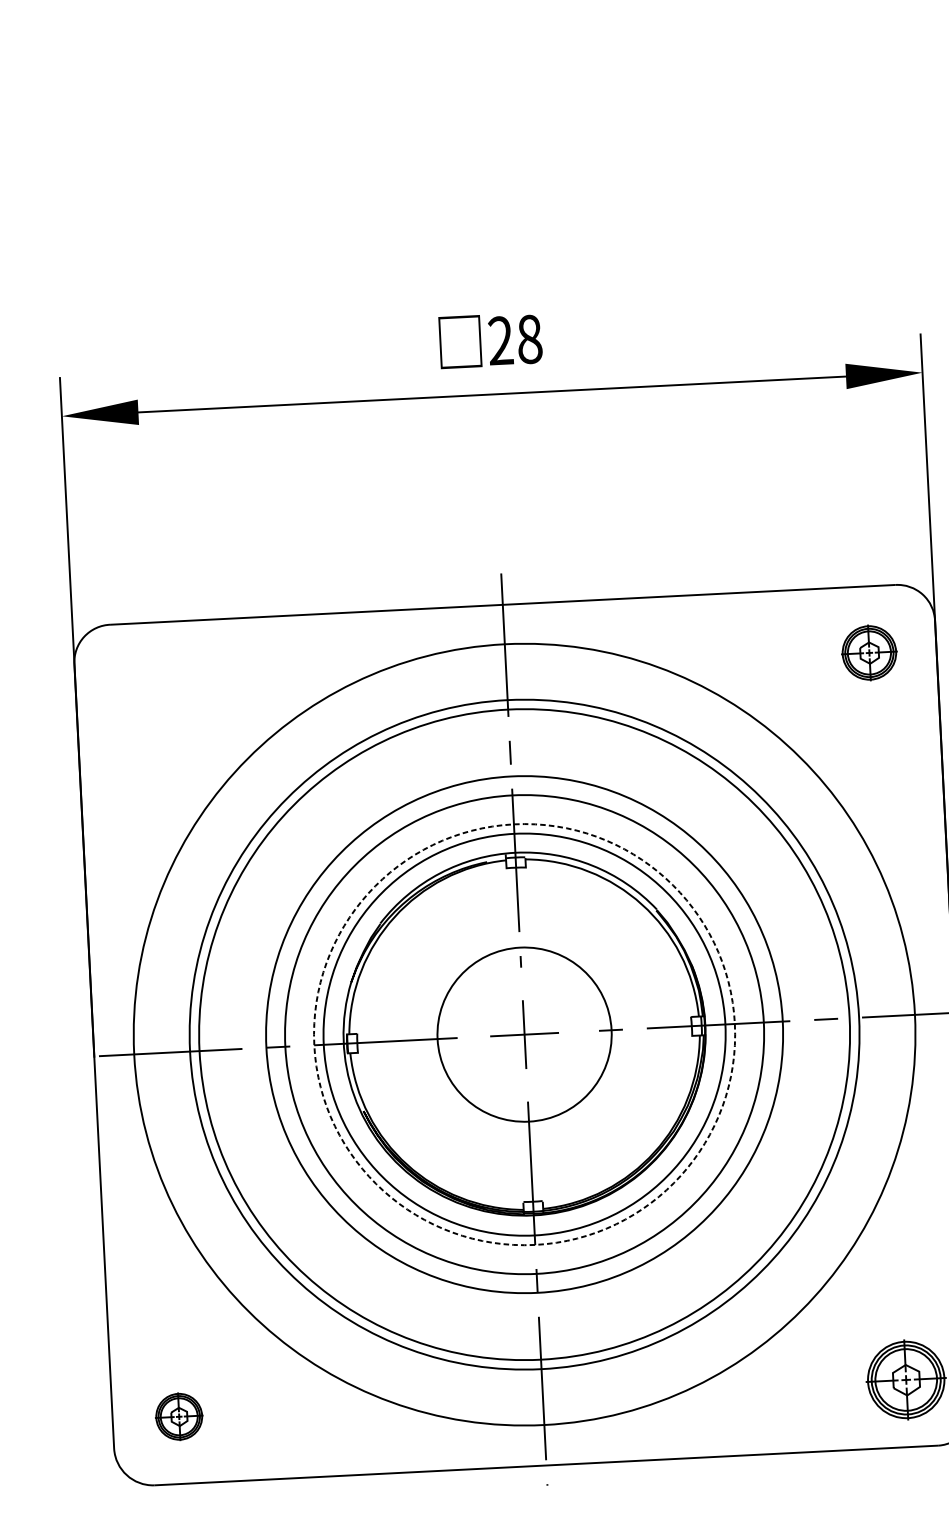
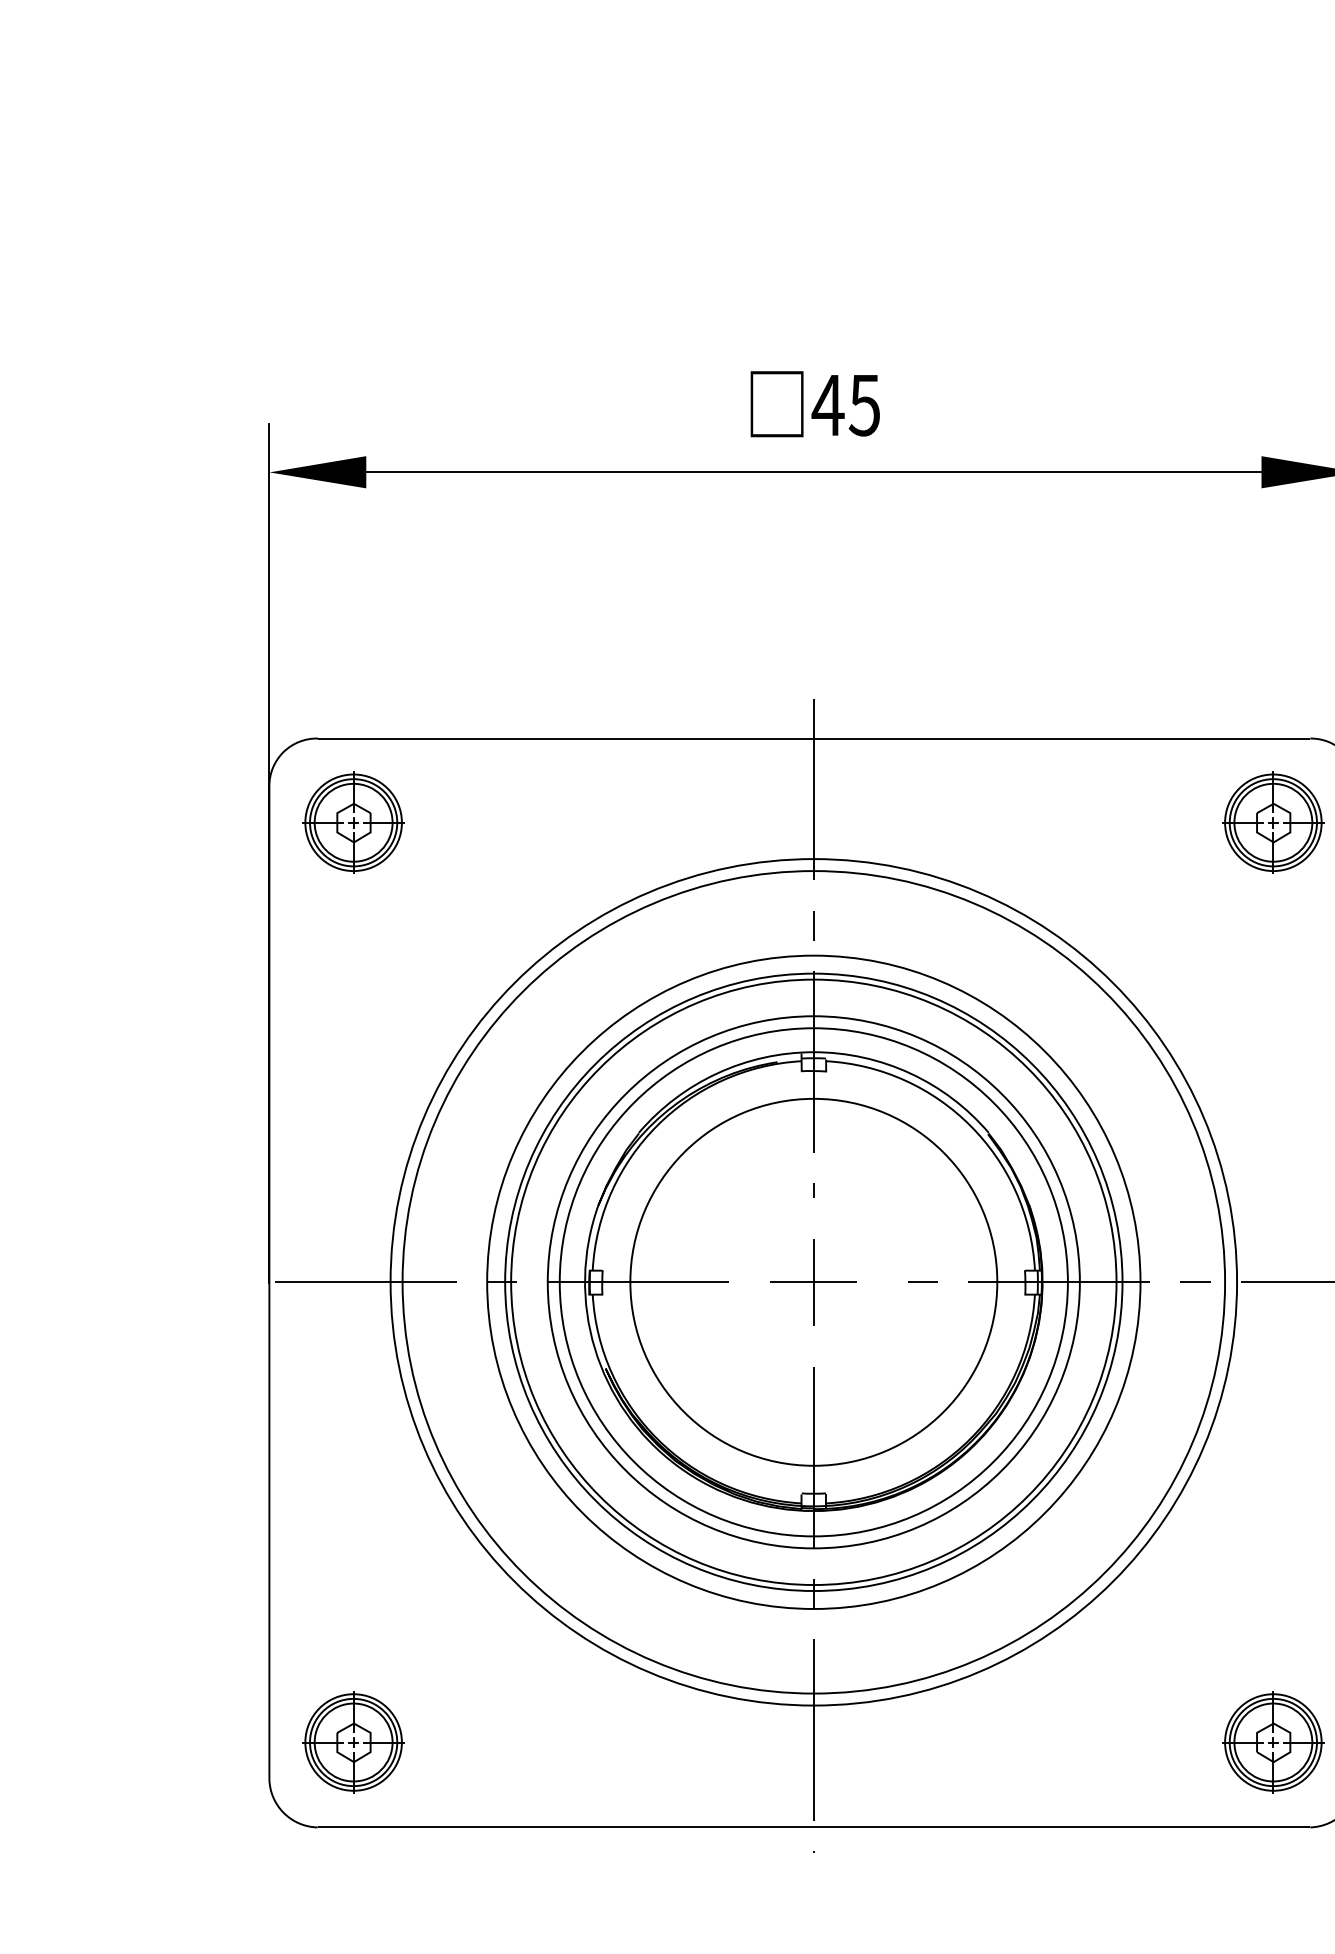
text: (514, 340) -> (845, 405), 28 -> 45
part: (869, 652) -> (1273, 822), size x1.43
part: (142, 689) -> (353, 822), added
circle: (524, 1034) -> (813, 1281), size x1.67
circle: (524, 1034) -> (813, 1282), dashed -> solid
circle: (524, 1034) -> (813, 1282), size x0.62
part: (179, 1416) -> (353, 1742), size x1.67

